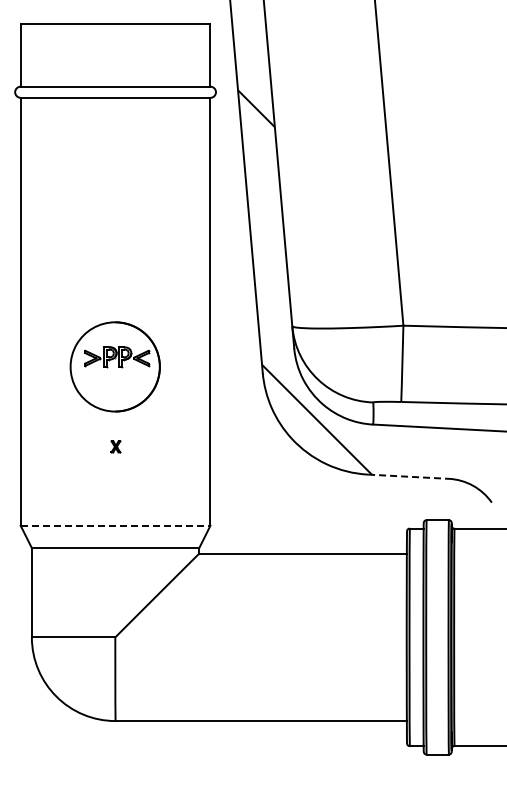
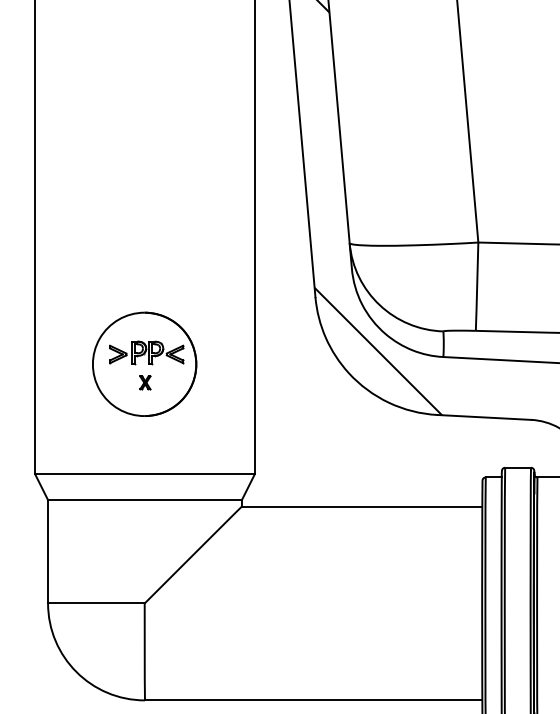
part: (114, 366) -> (143, 363), moved
line: (408, 476) -> (484, 417), dashed -> solid
line: (115, 525) -> (144, 473), dashed -> solid

